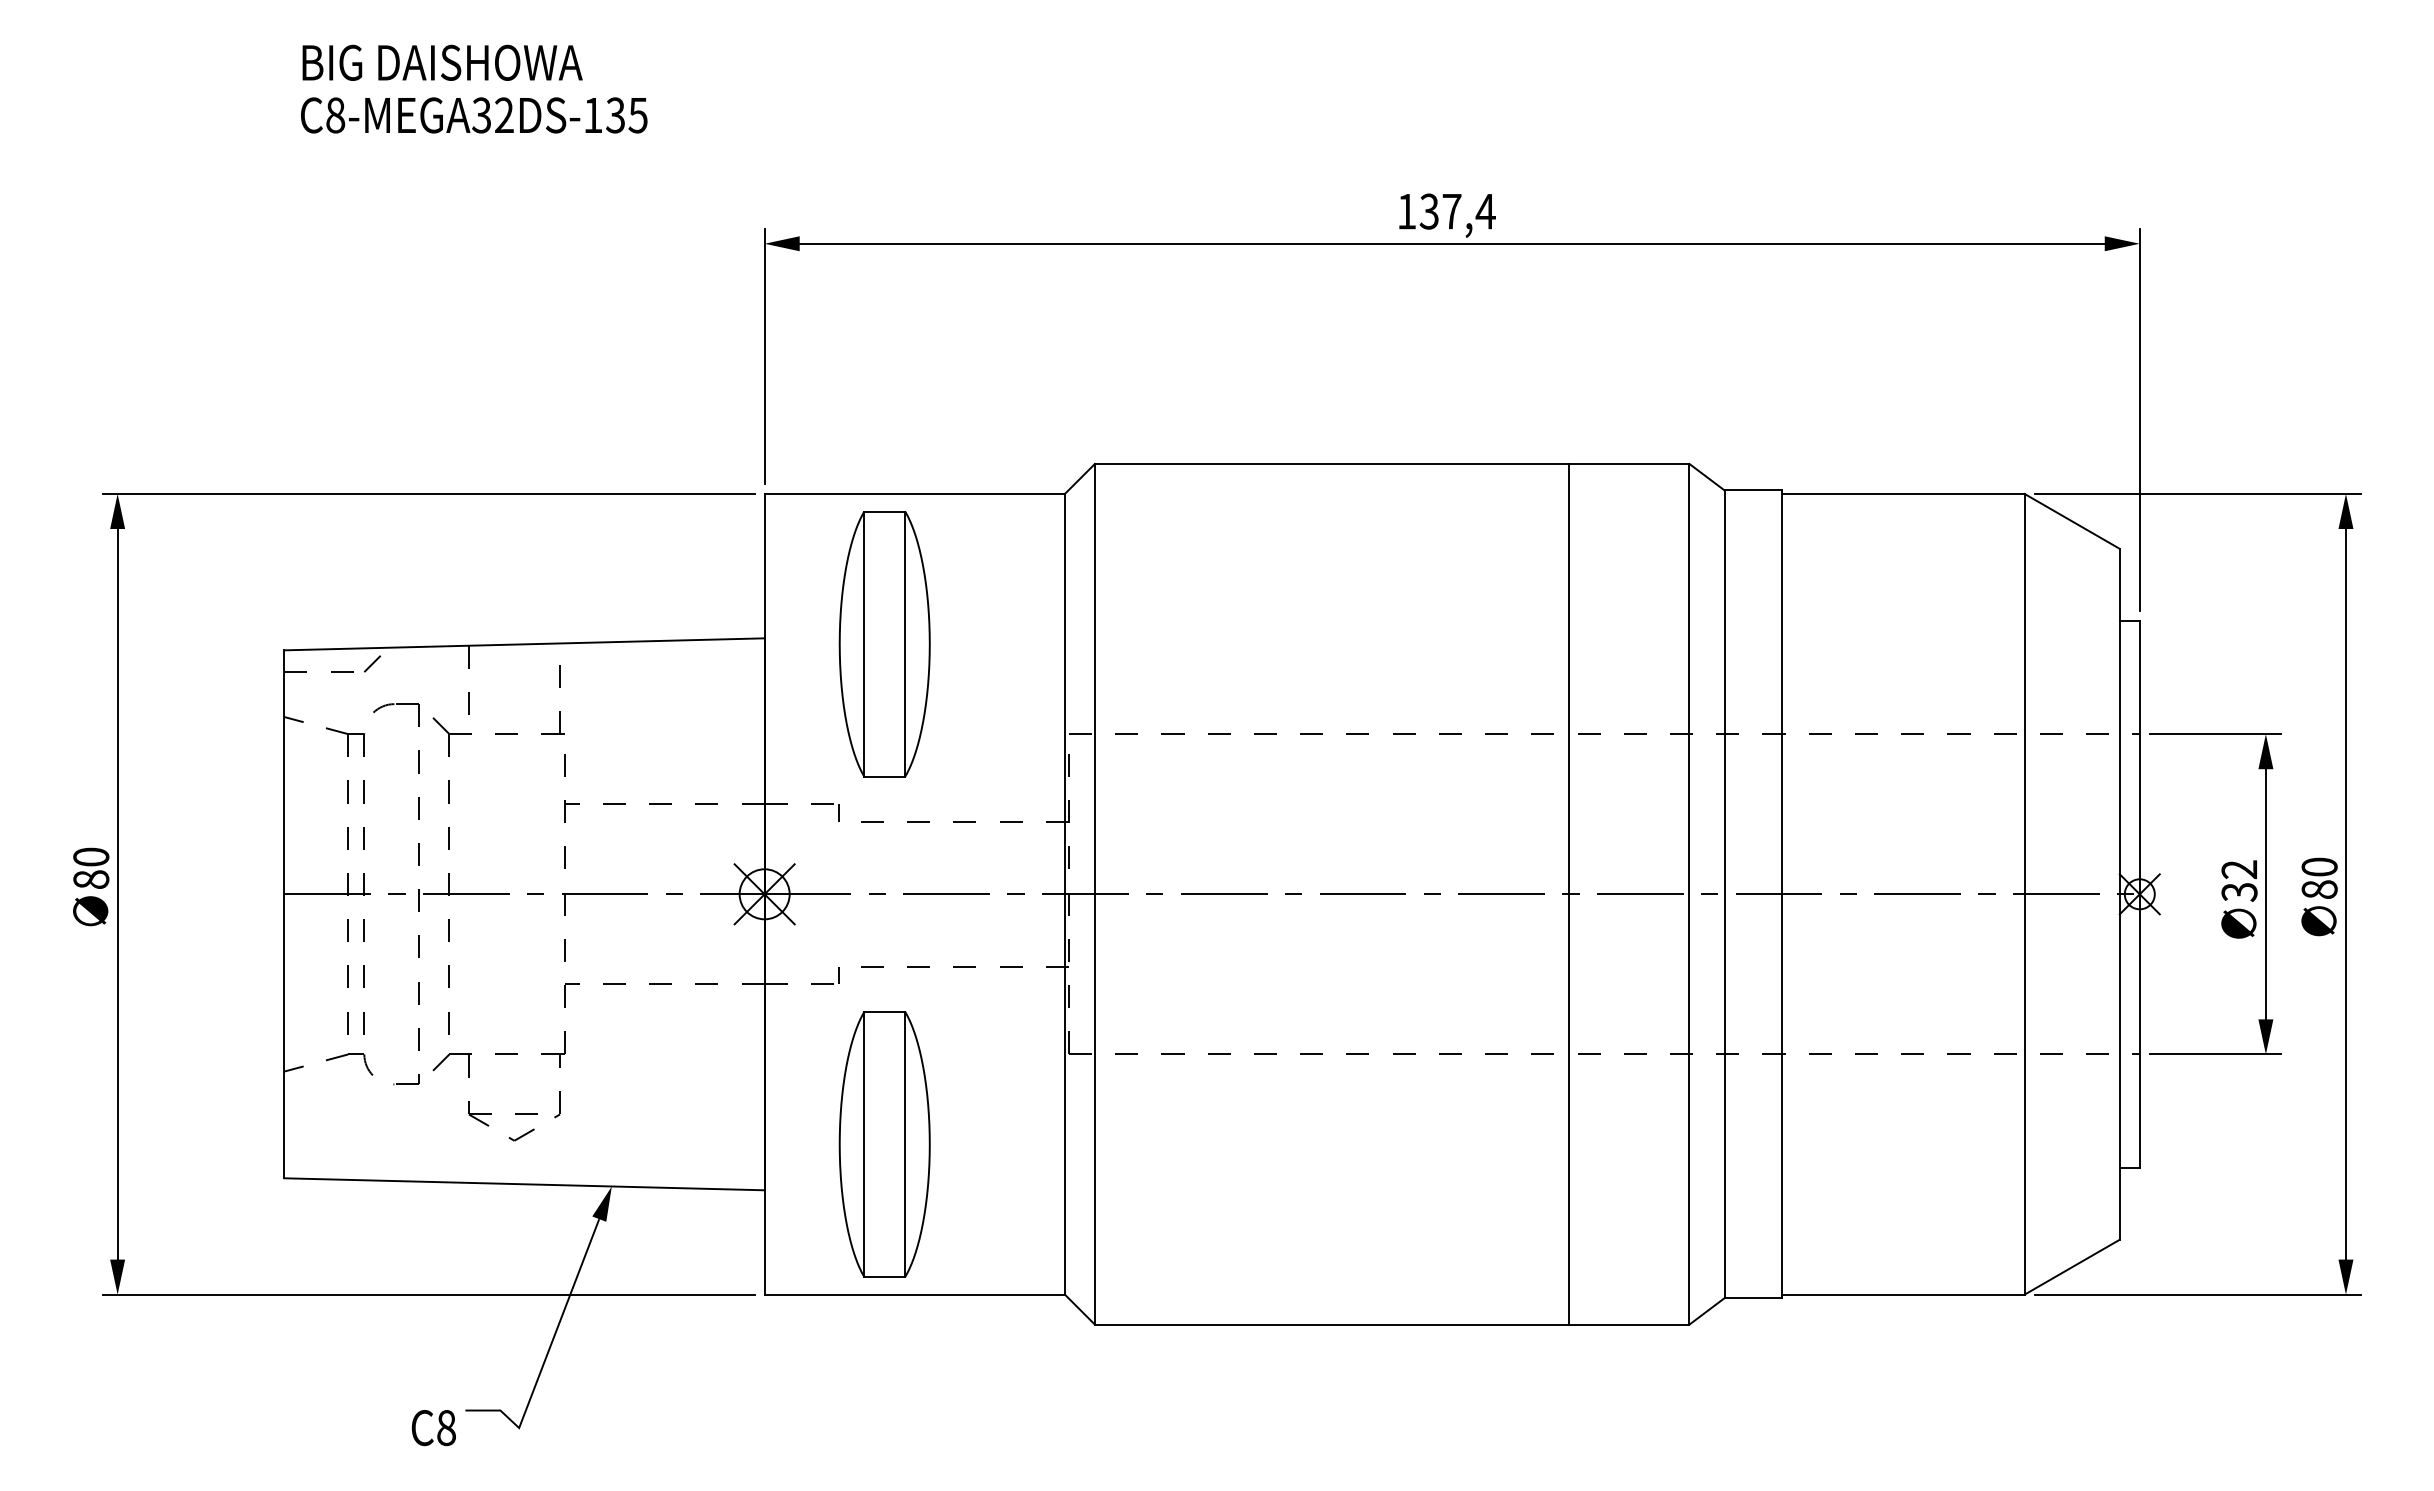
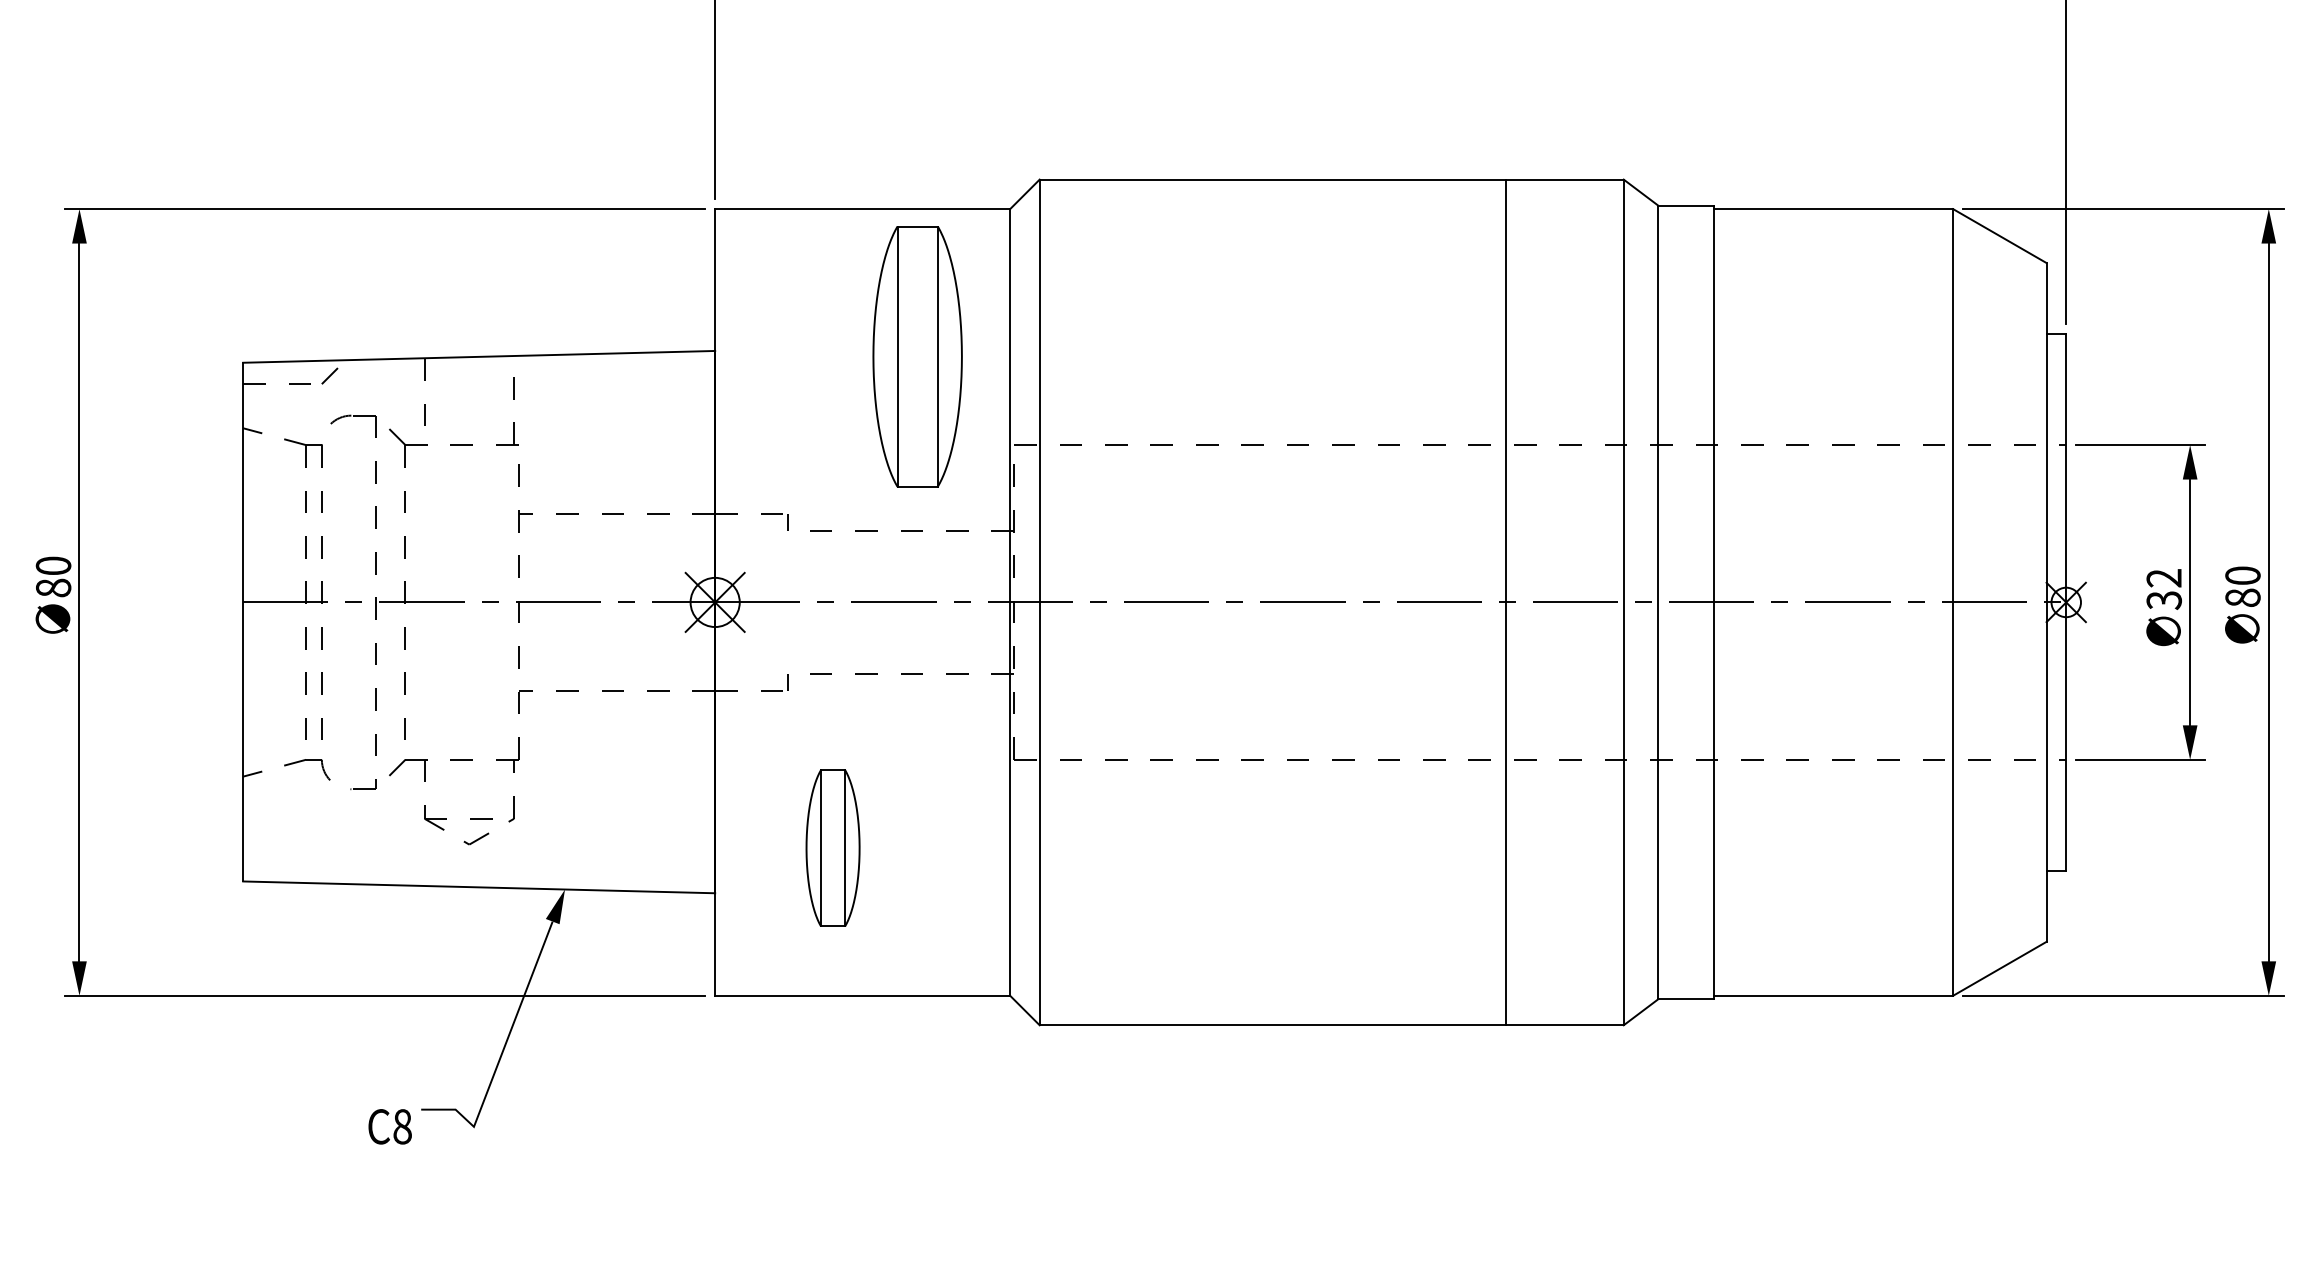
part: (884, 644) -> (917, 357), moved
part: (884, 1144) -> (832, 848), size x0.6

